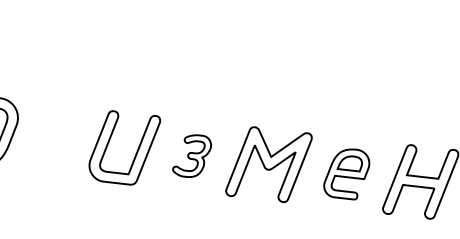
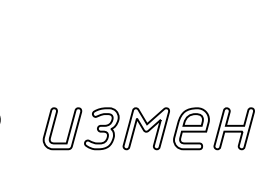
part: (191, 155) -> (101, 128), size x1.67
part: (346, 173) -> (191, 128), size x1.43

